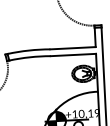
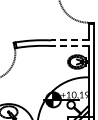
line: (72, 48) -> (69, 40), solid -> dashed
line: (73, 55) -> (69, 46), solid -> dashed

